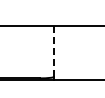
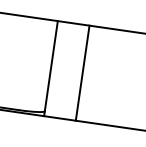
line: (53, 51) -> (50, 65), dashed -> solid
line: (71, 52) -> (82, 72), added

